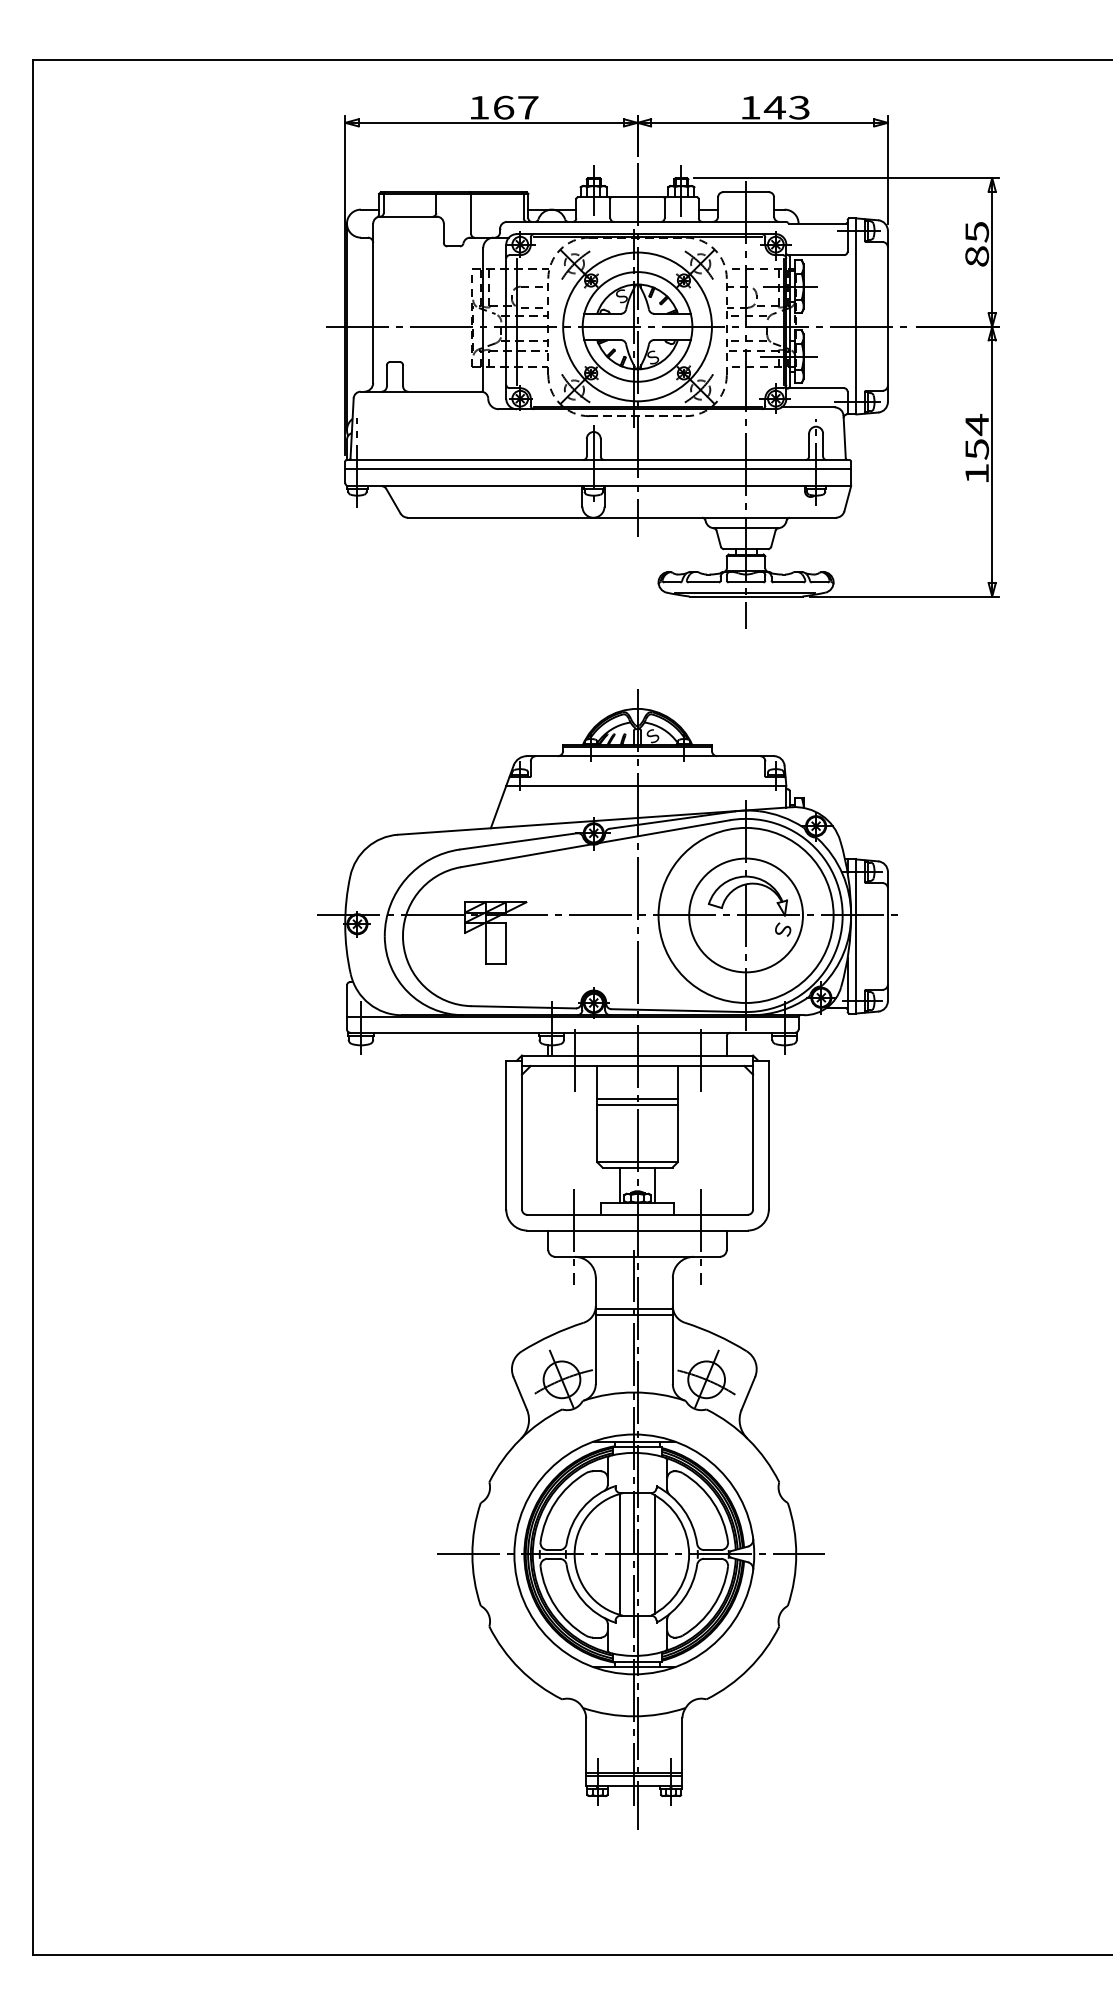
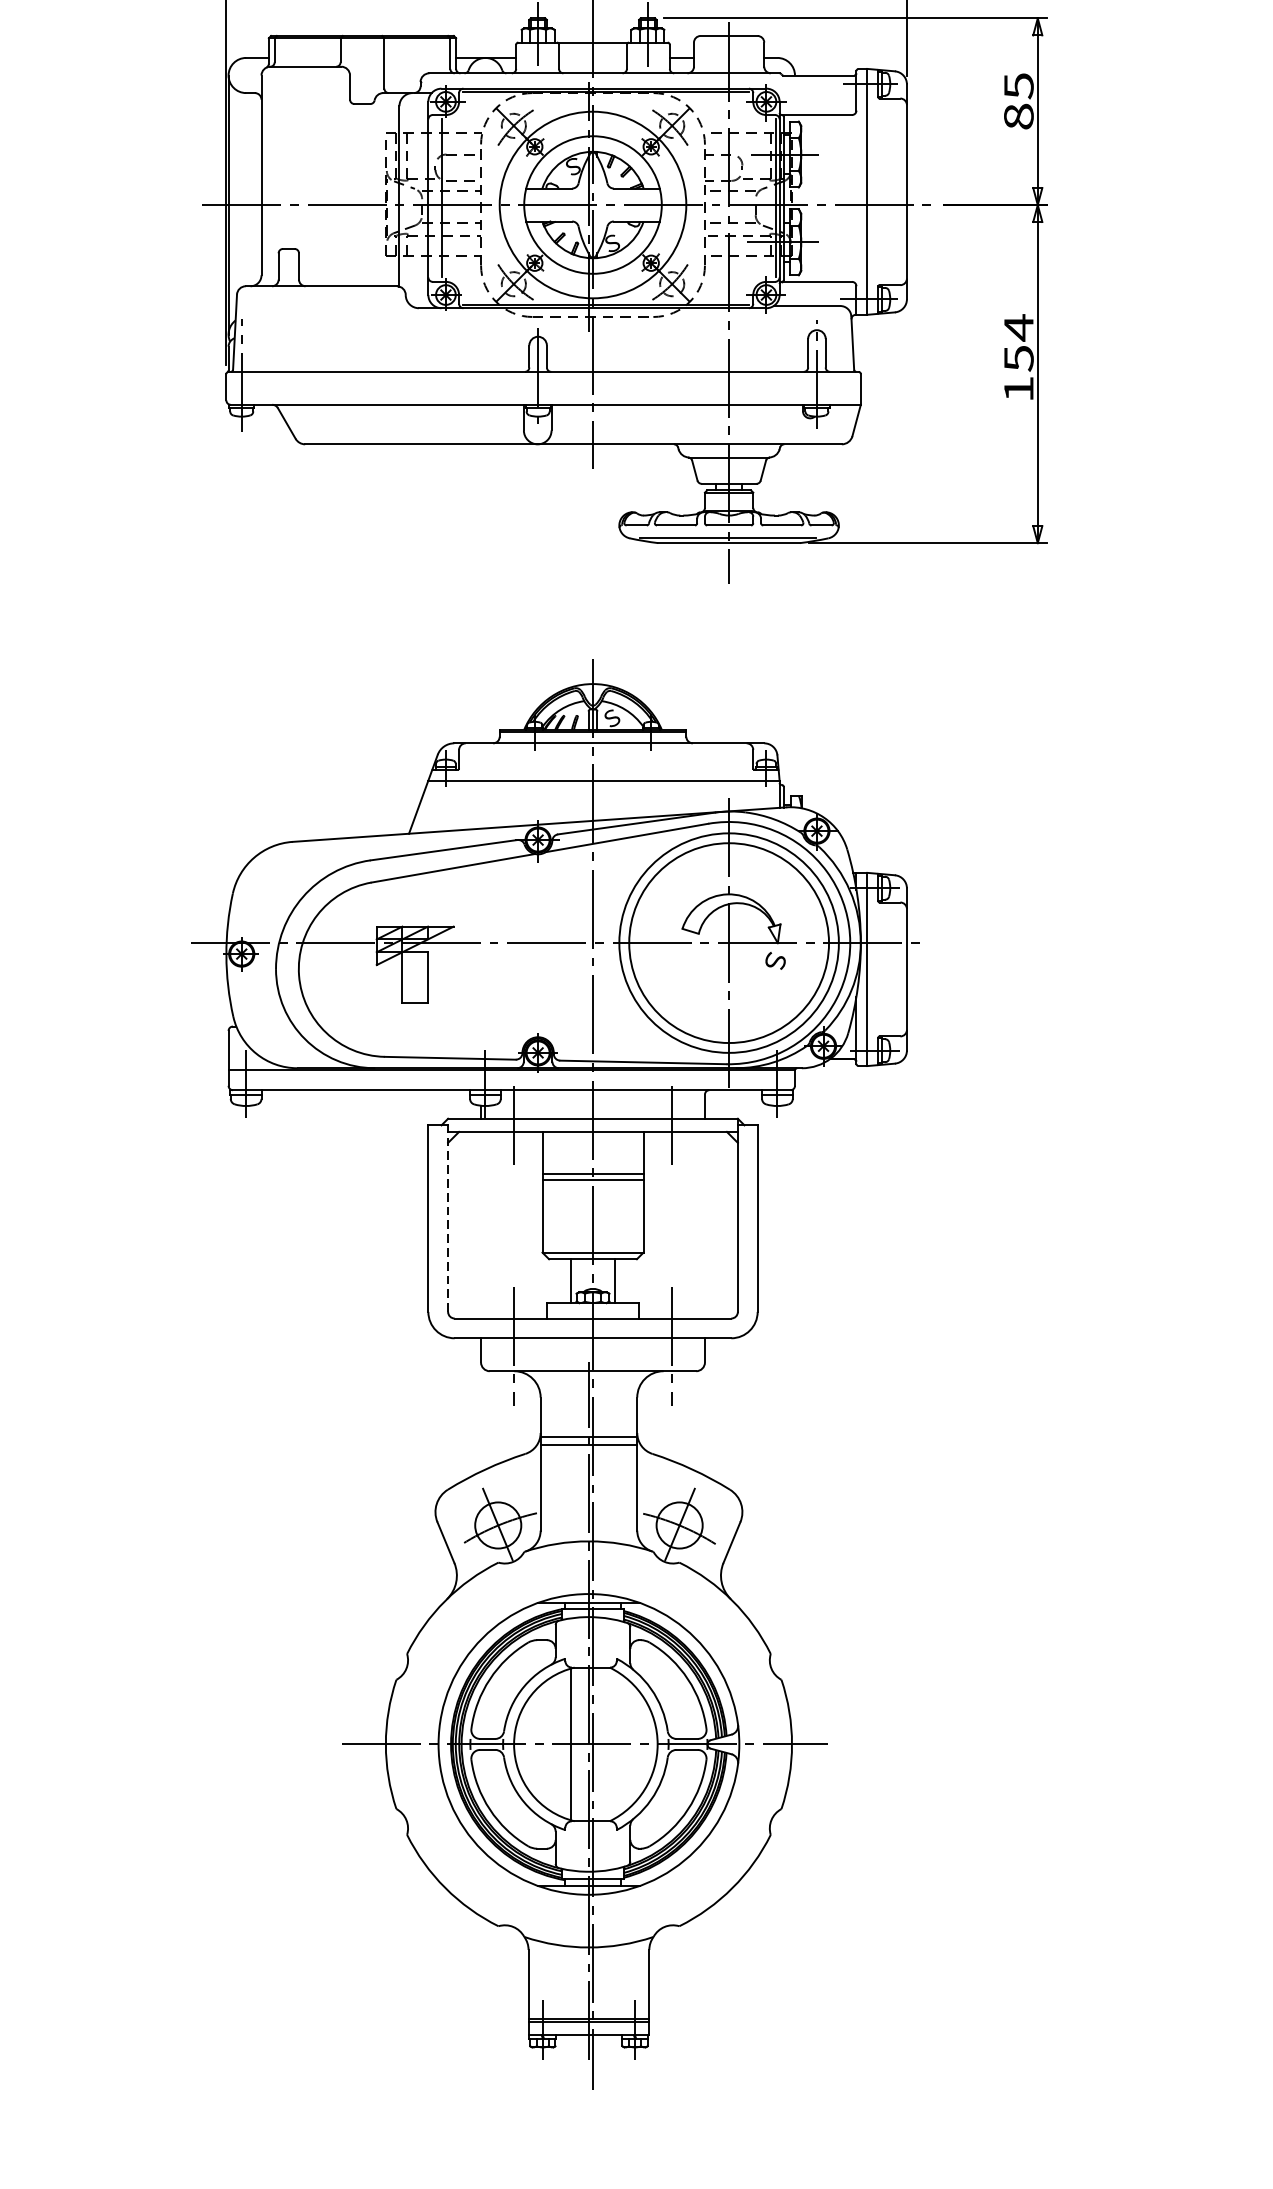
line: (598, 468) -> (544, 382), removed
circle: (745, 915) -> (728, 943), size x1.4
line: (522, 1132) -> (448, 1215), solid -> dashed
line: (655, 1554) -> (615, 1744), removed

